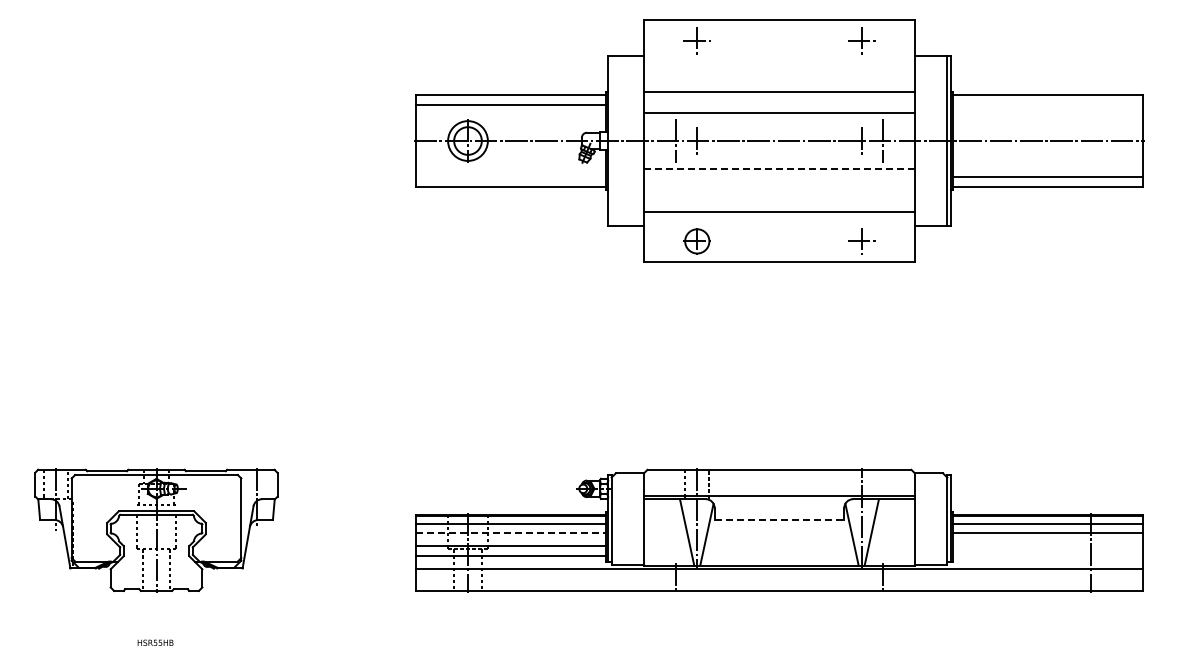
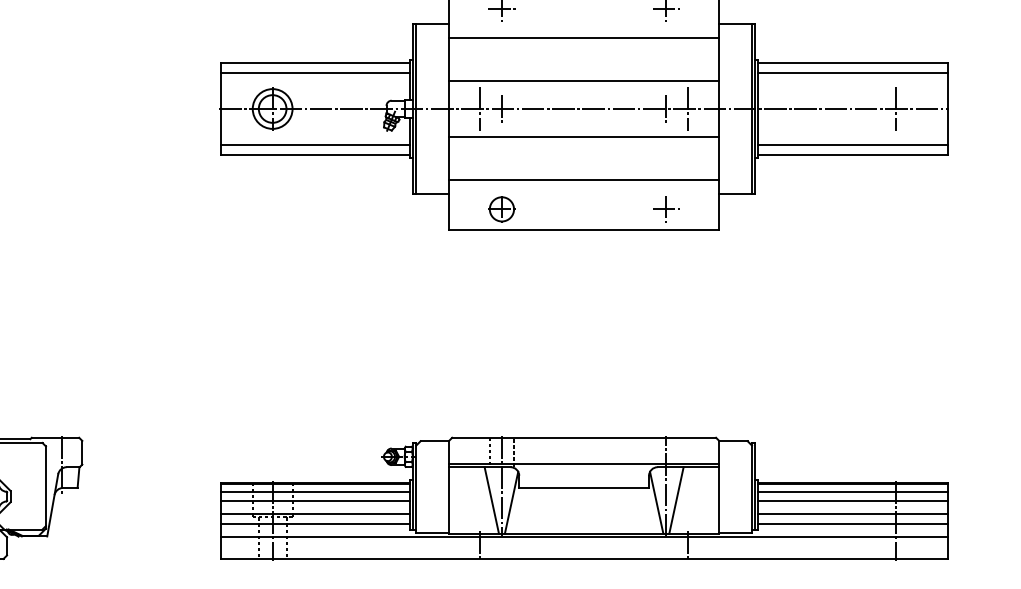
line: (779, 92) -> (584, 38), moved
line: (1047, 104) -> (852, 72), added
line: (611, 140) -> (416, 108), added
line: (1090, 140) -> (895, 108), added
line: (779, 169) -> (584, 137), dashed -> solid
line: (510, 177) -> (315, 145), added
line: (779, 520) -> (584, 488), dashed -> solid
line: (510, 533) -> (315, 501), dashed -> solid
line: (1047, 545) -> (852, 513), added
line: (1047, 556) -> (852, 524), added

